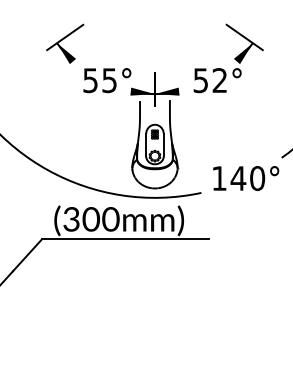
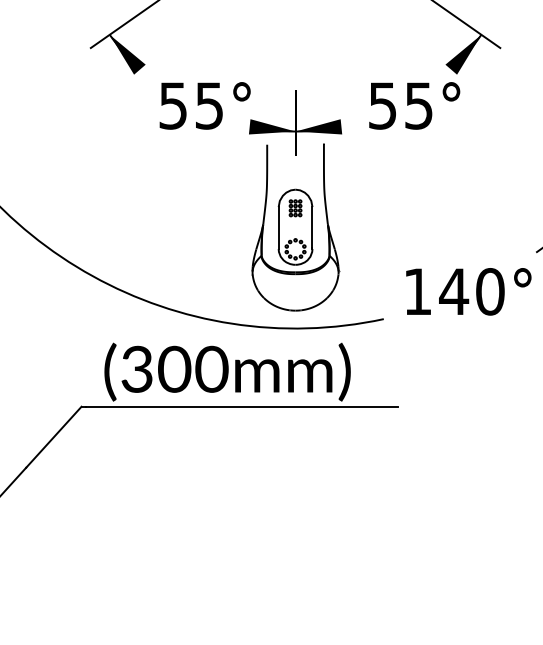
text: (219, 80) -> (418, 105), 52° -> 55°

